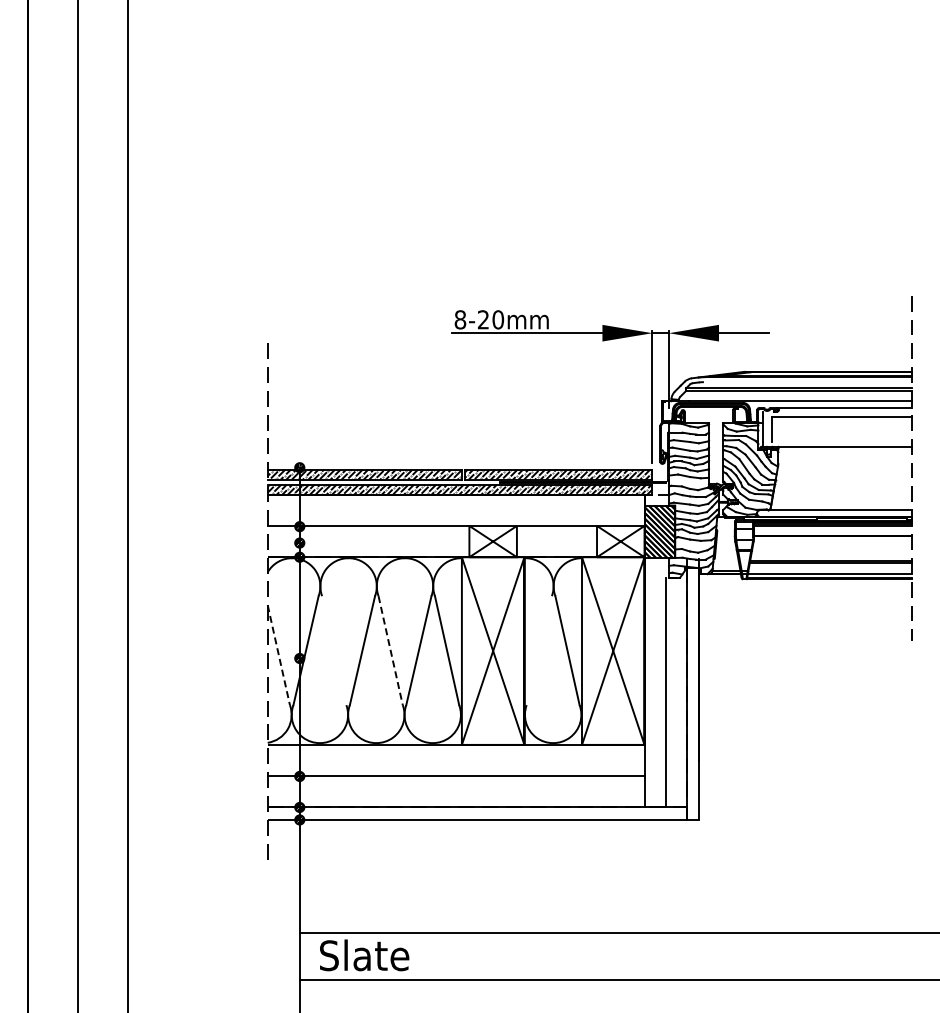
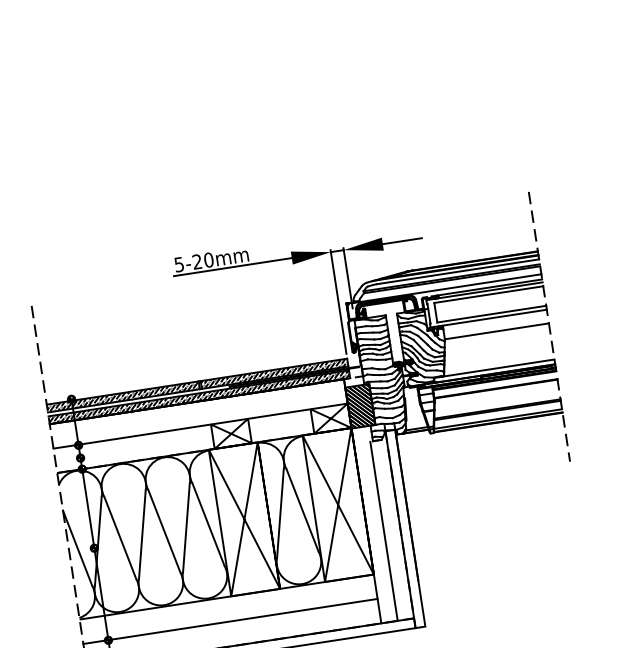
text: (460, 319) -> (179, 264), 8-20mm -> 5-20mm
line: (807, 382) -> (457, 272), added
line: (836, 411) -> (483, 291), added
line: (841, 441) -> (491, 314), added
line: (844, 464) -> (496, 331), added
line: (334, 650) -> (120, 537), added
line: (390, 650) -> (164, 531), dashed -> solid
line: (538, 650) -> (279, 513), added
line: (278, 655) -> (77, 548), dashed -> solid

